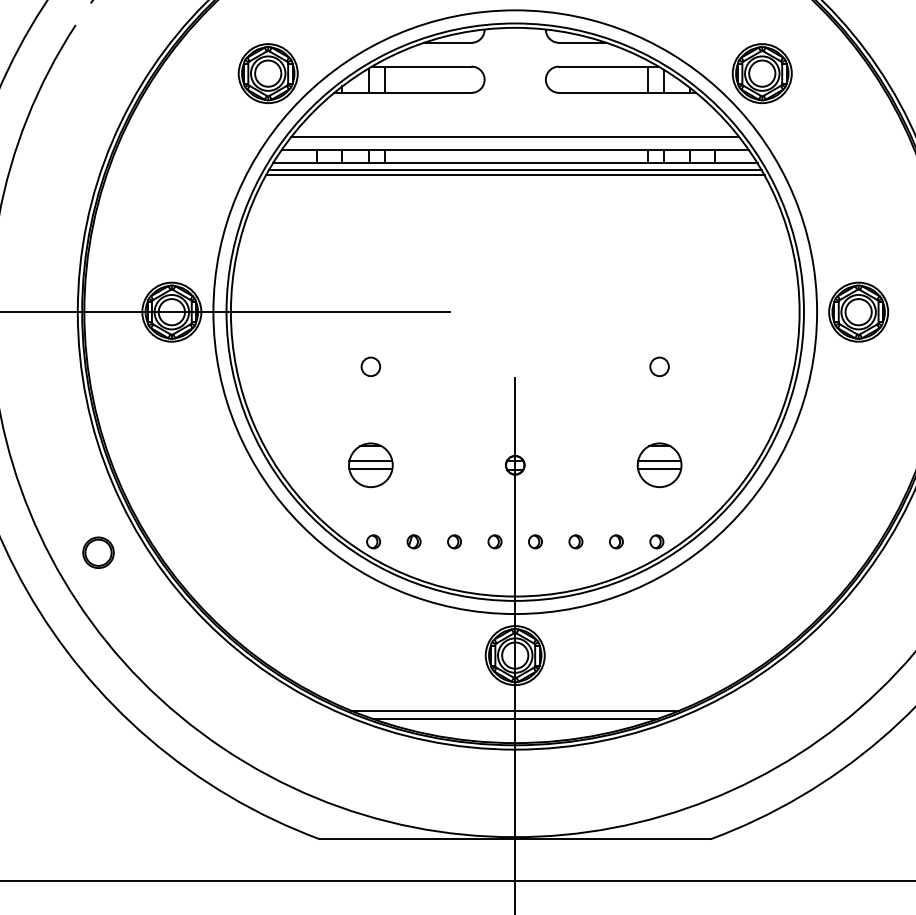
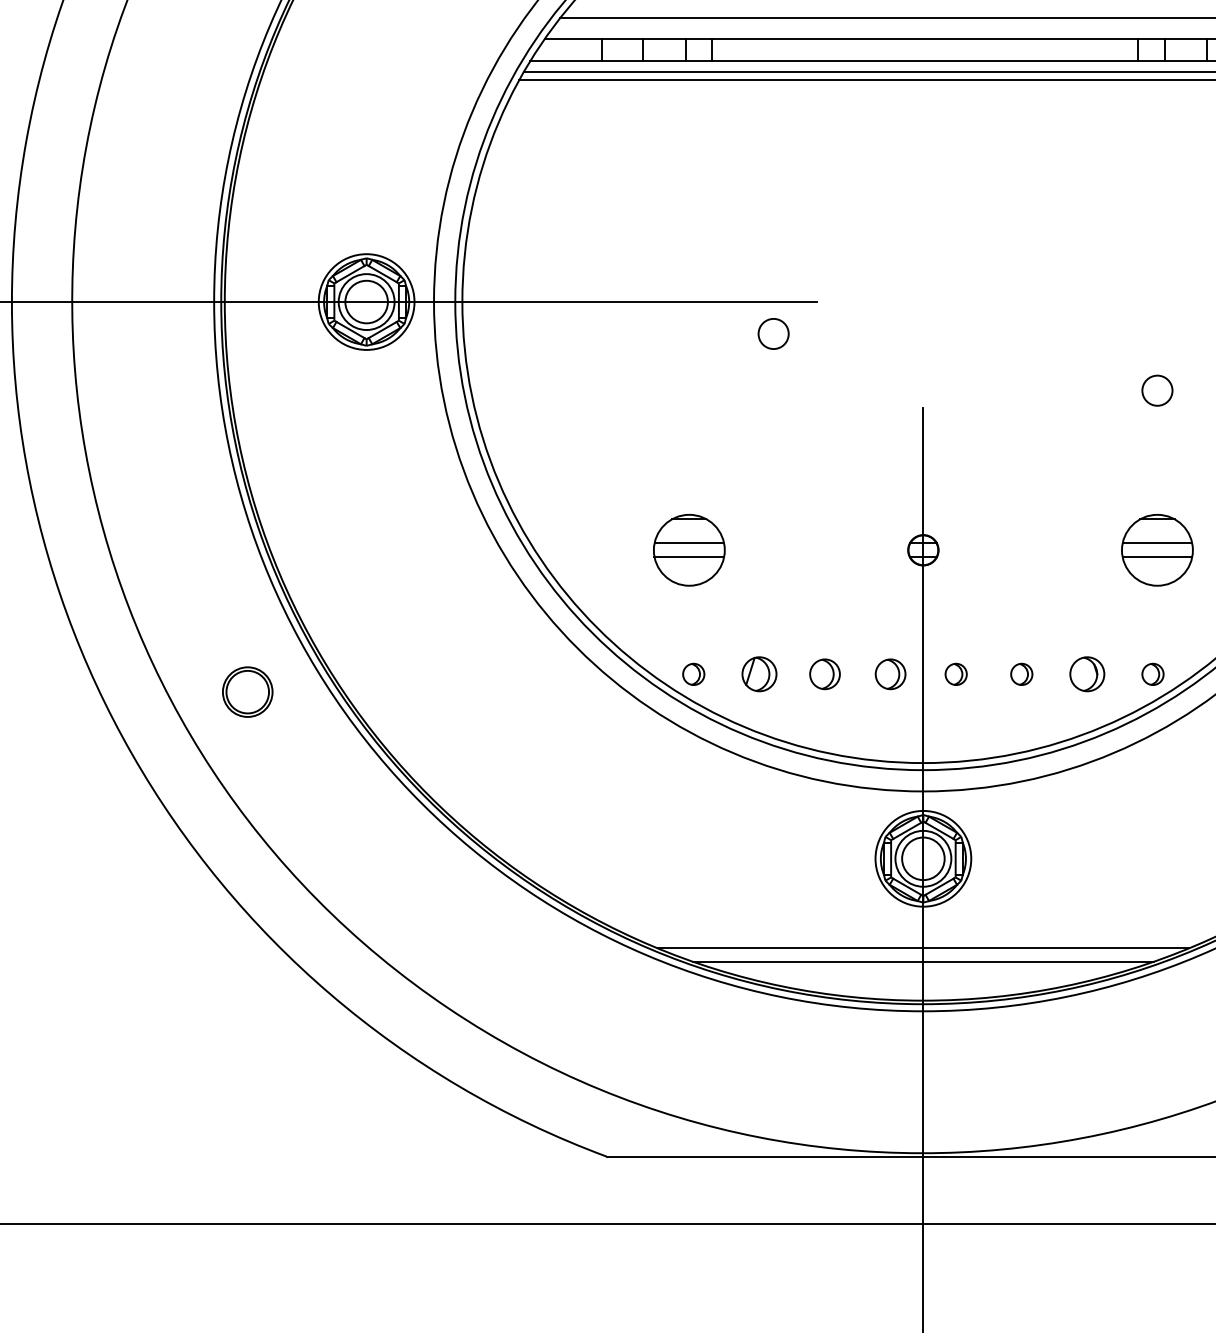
circle: (370, 366) -> (772, 333), moved
part: (413, 541) -> (758, 673), size x1.6
part: (454, 541) -> (824, 673), size x1.4
part: (494, 541) -> (889, 673), size x1.4
part: (616, 541) -> (1087, 673), size x1.6

